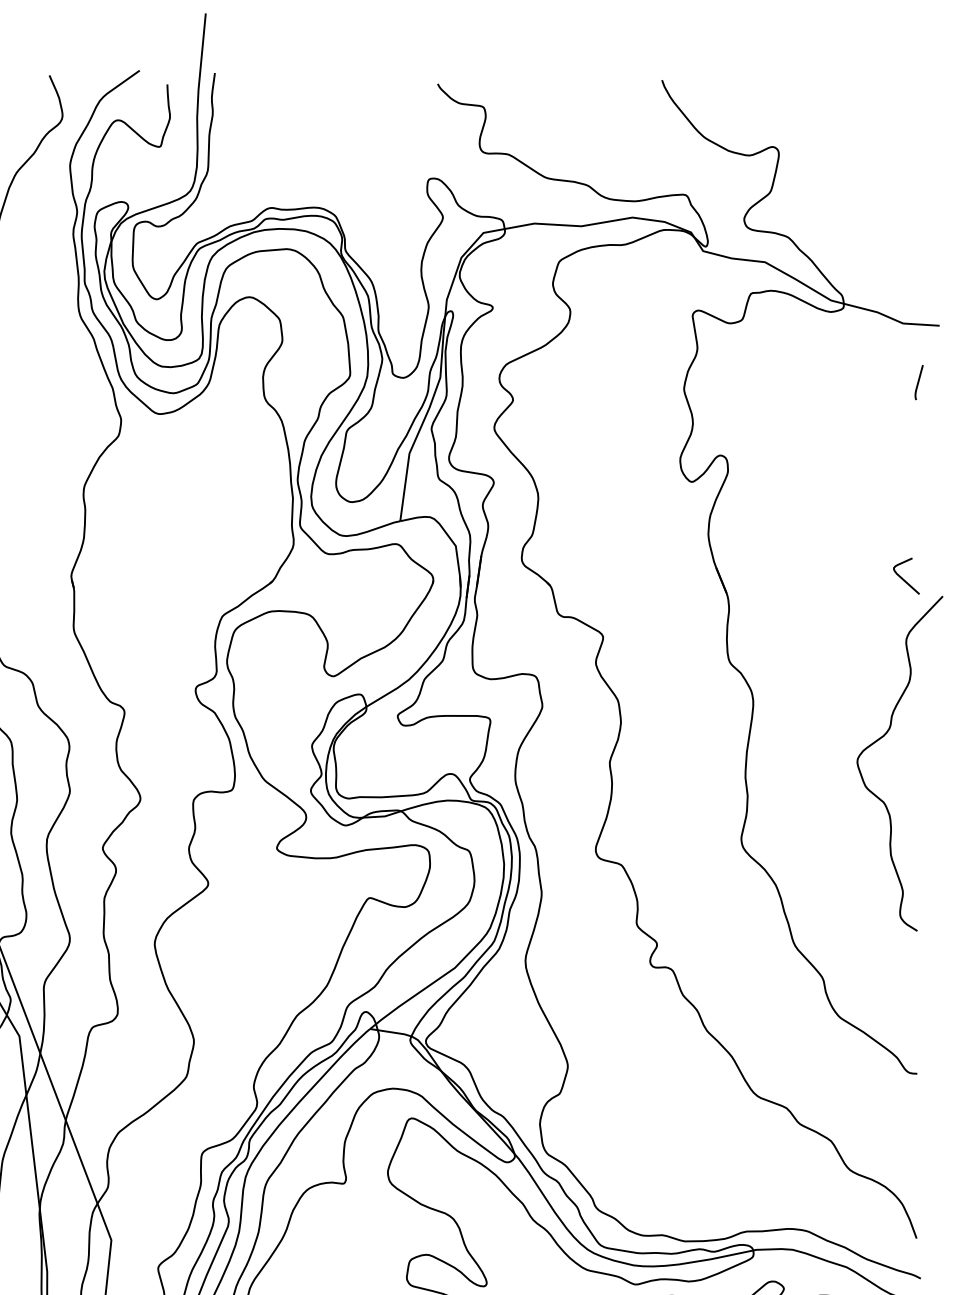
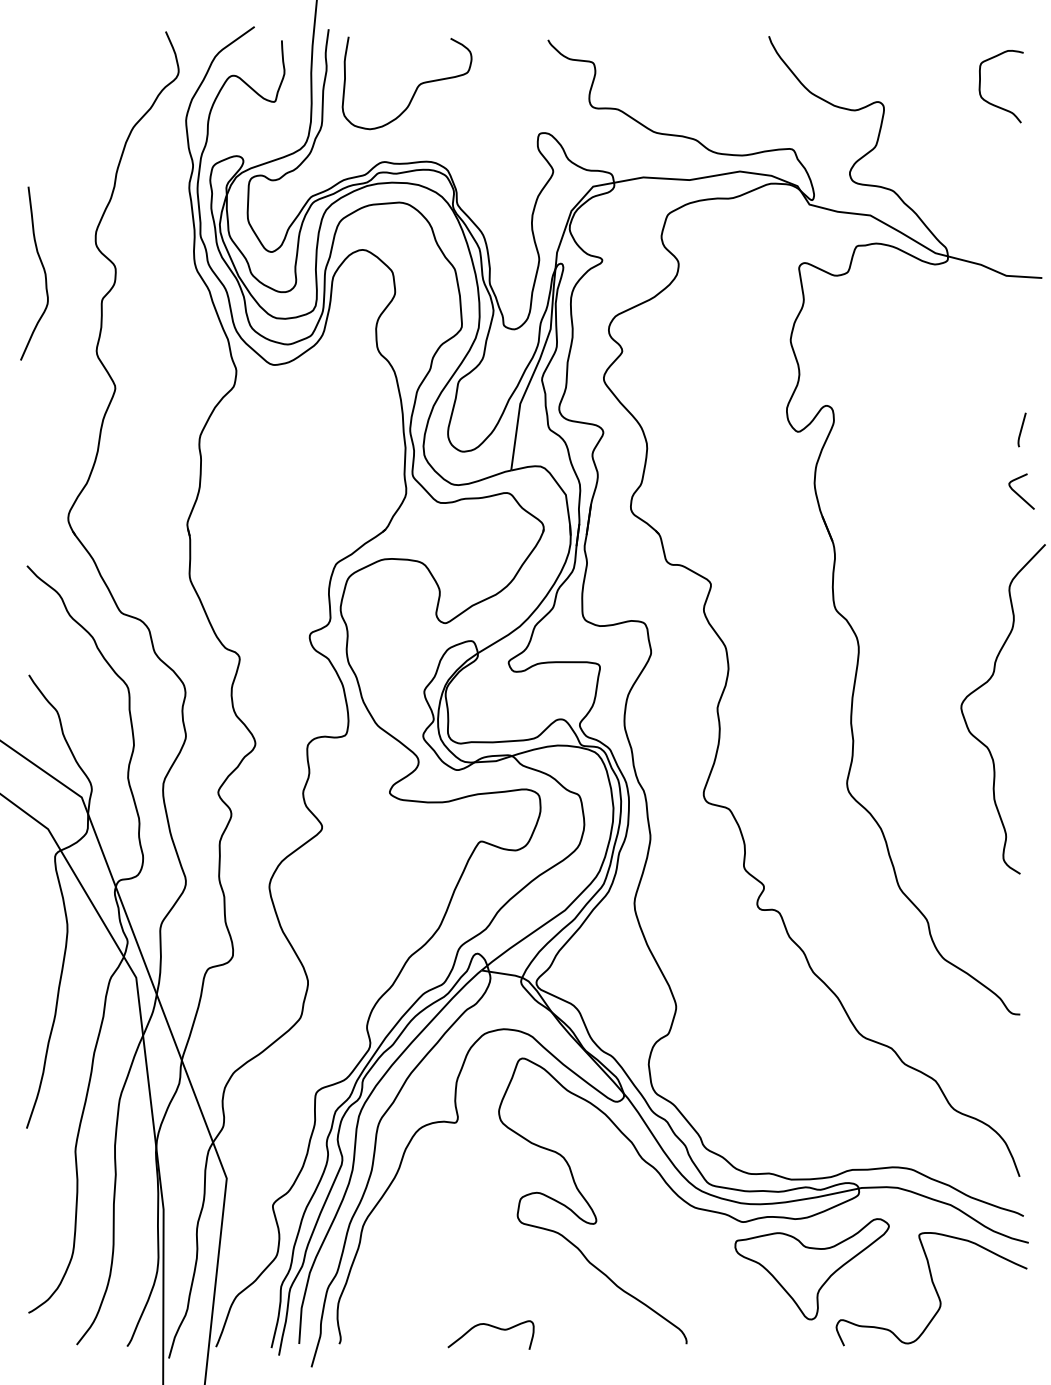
curve: (304, 132) -> (416, 87), added
curve: (889, 148) -> (992, 103), added
curve: (918, 382) -> (1021, 429), moved
curve: (903, 578) -> (1018, 493), moved

